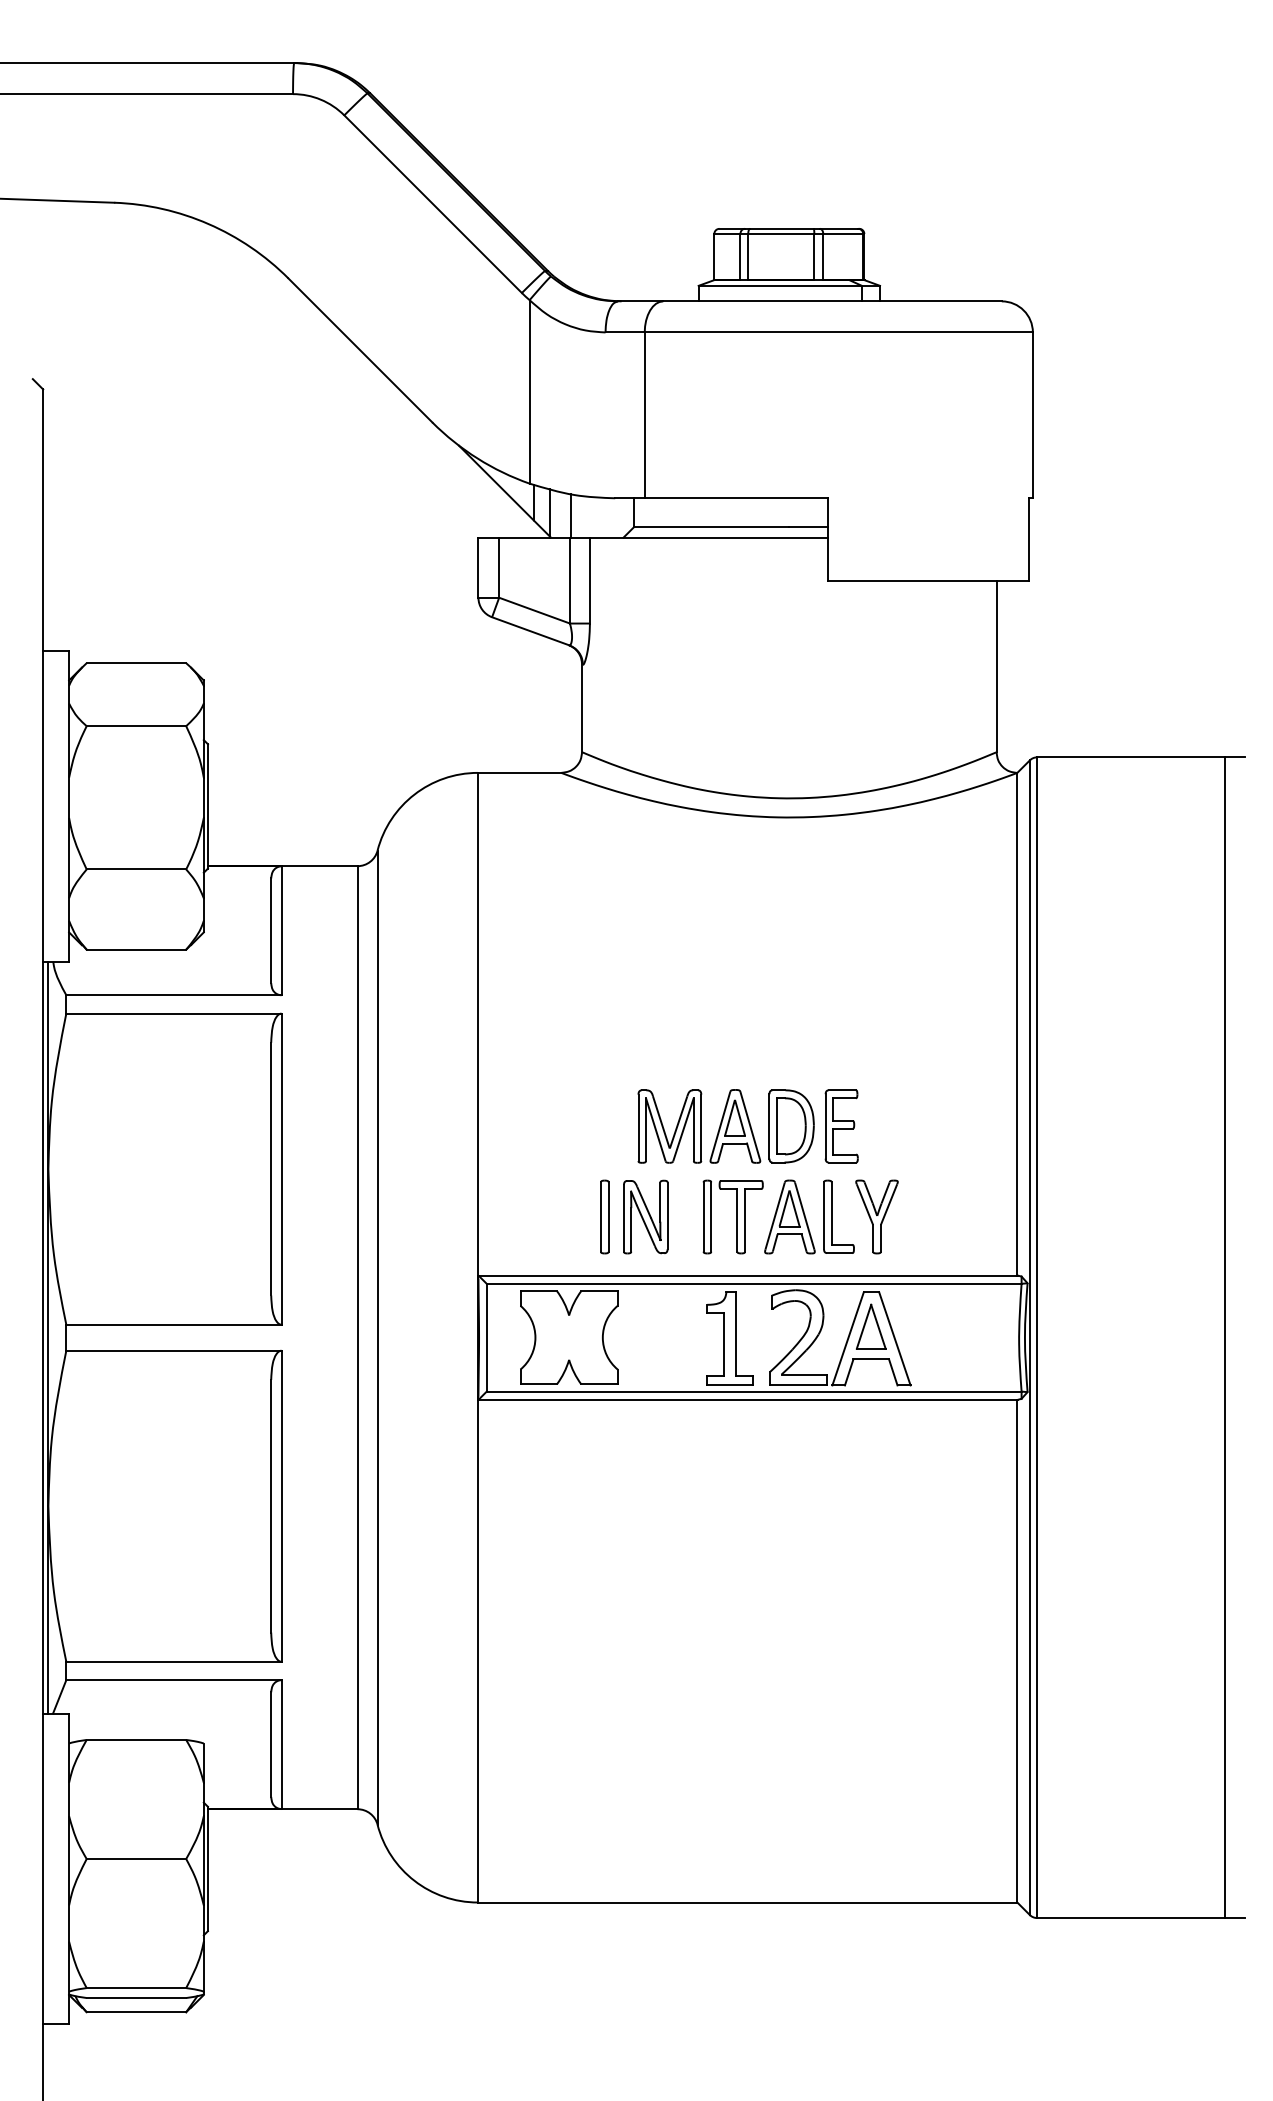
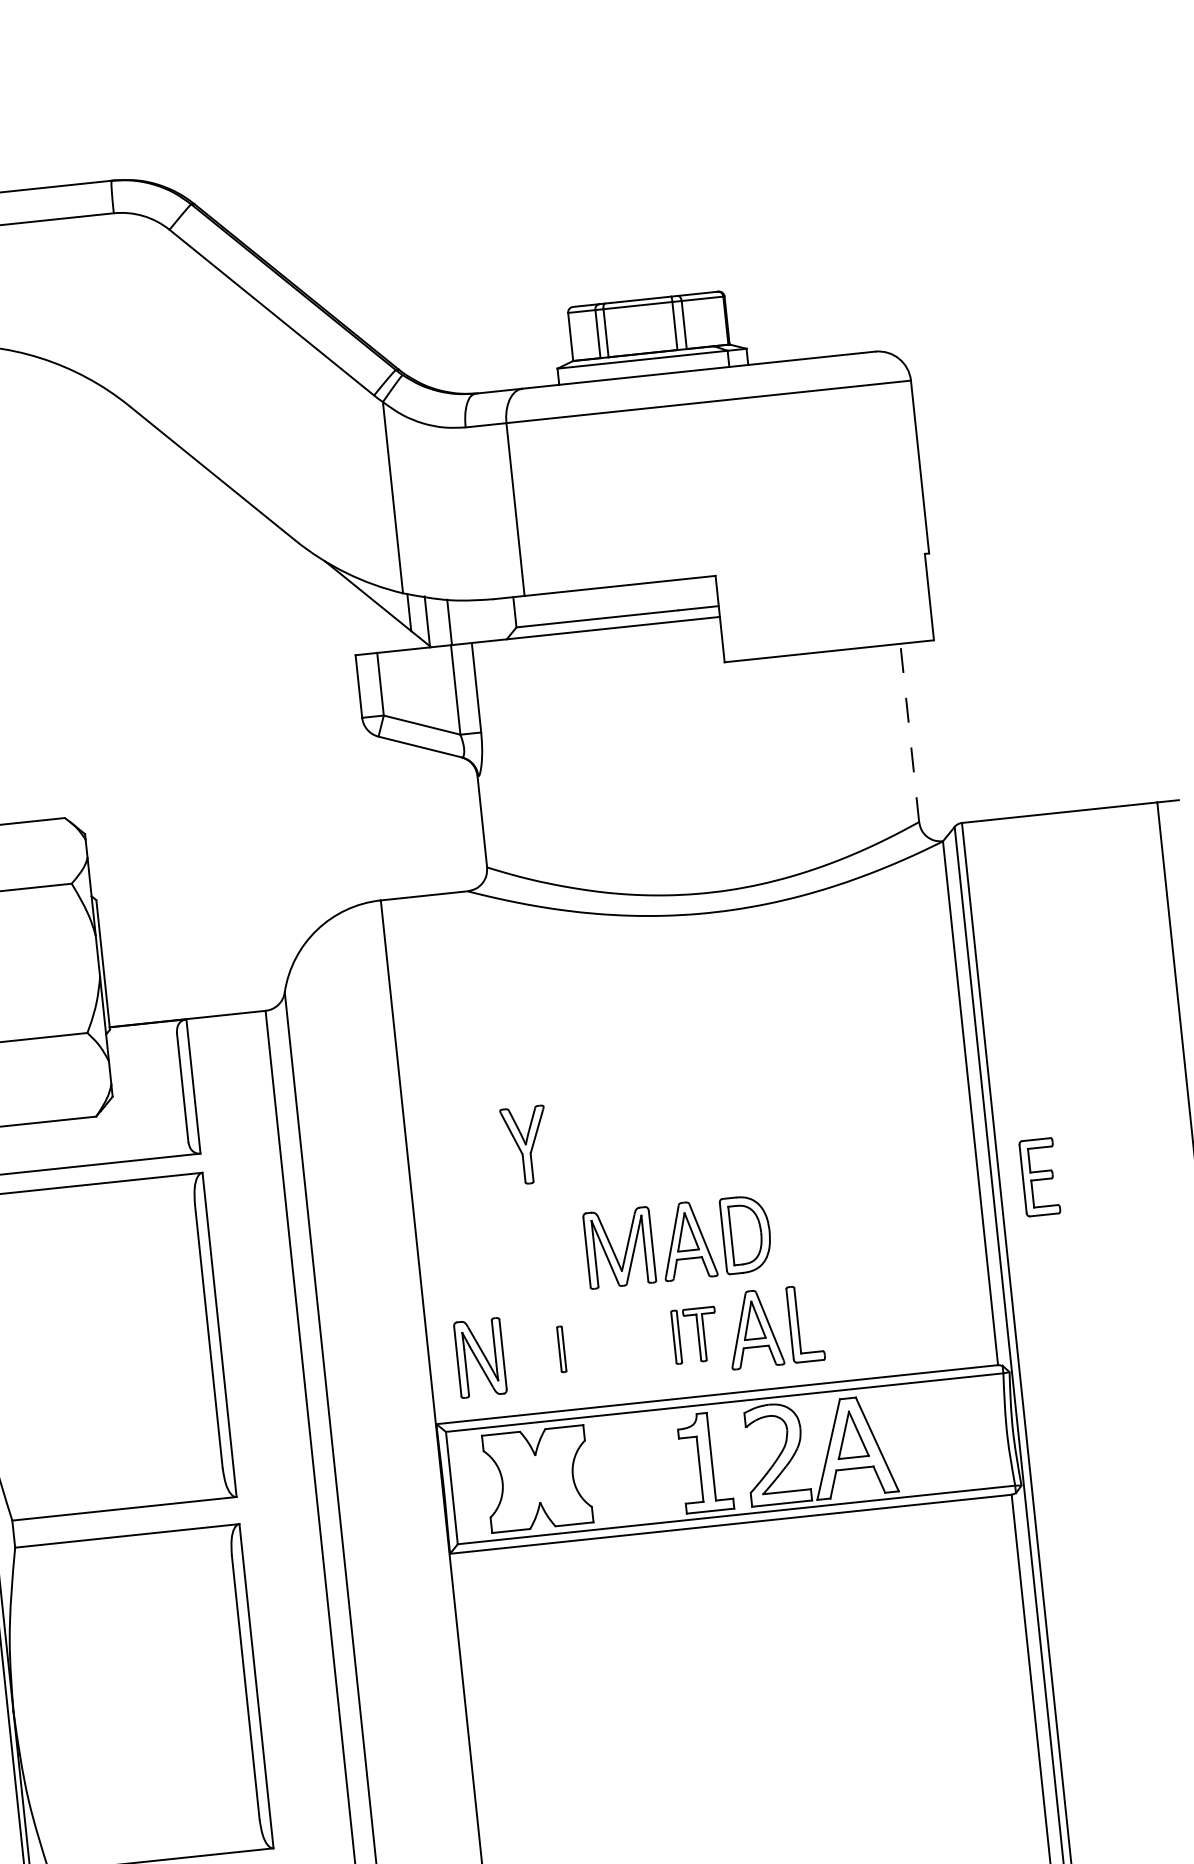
line: (996, 666) -> (909, 732), solid -> dashed
part: (841, 1126) -> (1039, 1177), moved
part: (604, 1216) -> (561, 1348), size x0.6
part: (645, 1216) -> (480, 1357), moved
part: (732, 1216) -> (694, 1334), size x0.7
part: (876, 1216) -> (525, 1145), moved

